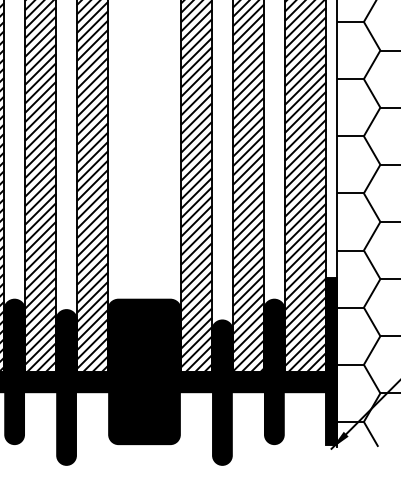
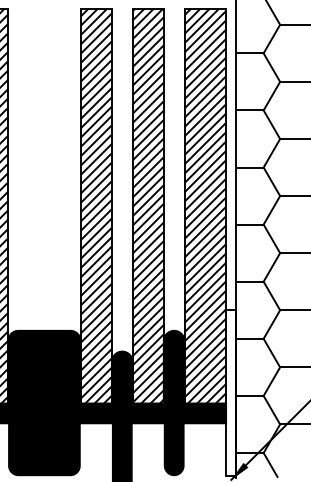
fill: (331, 361) -> (231, 392), removed

